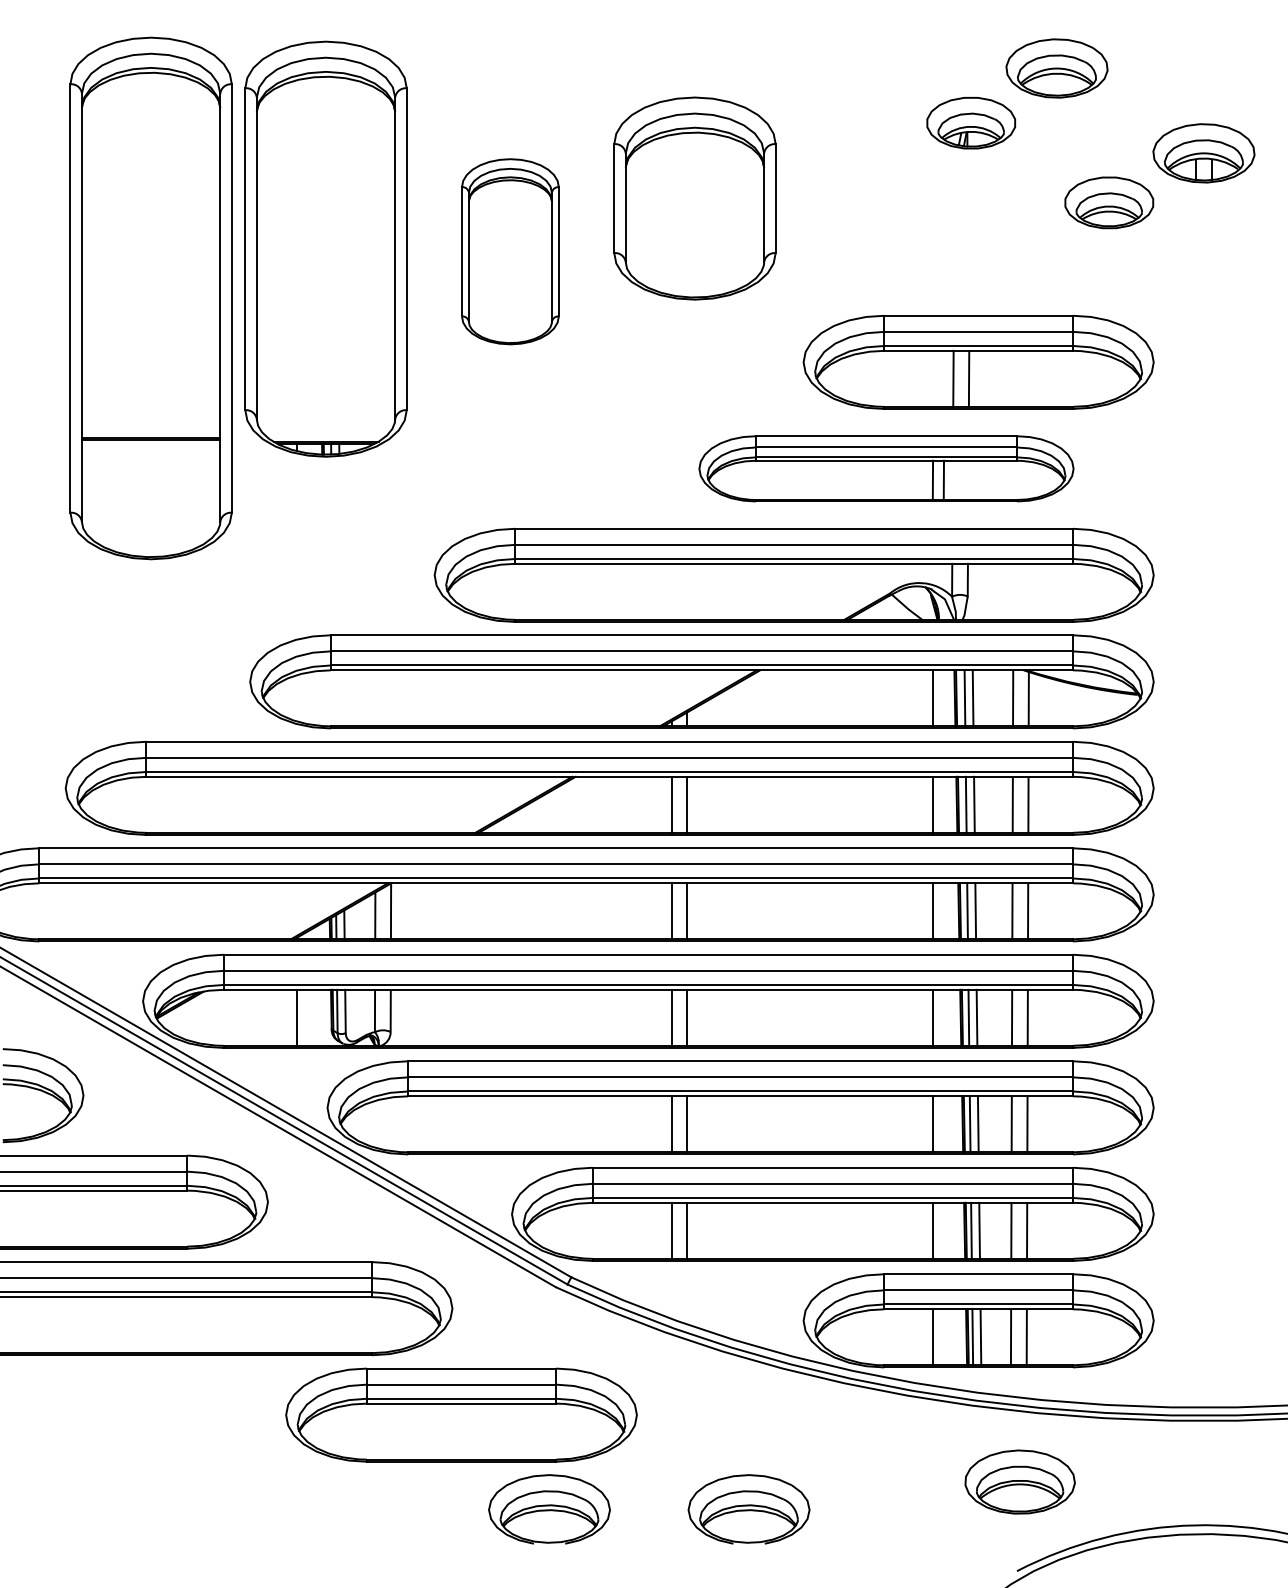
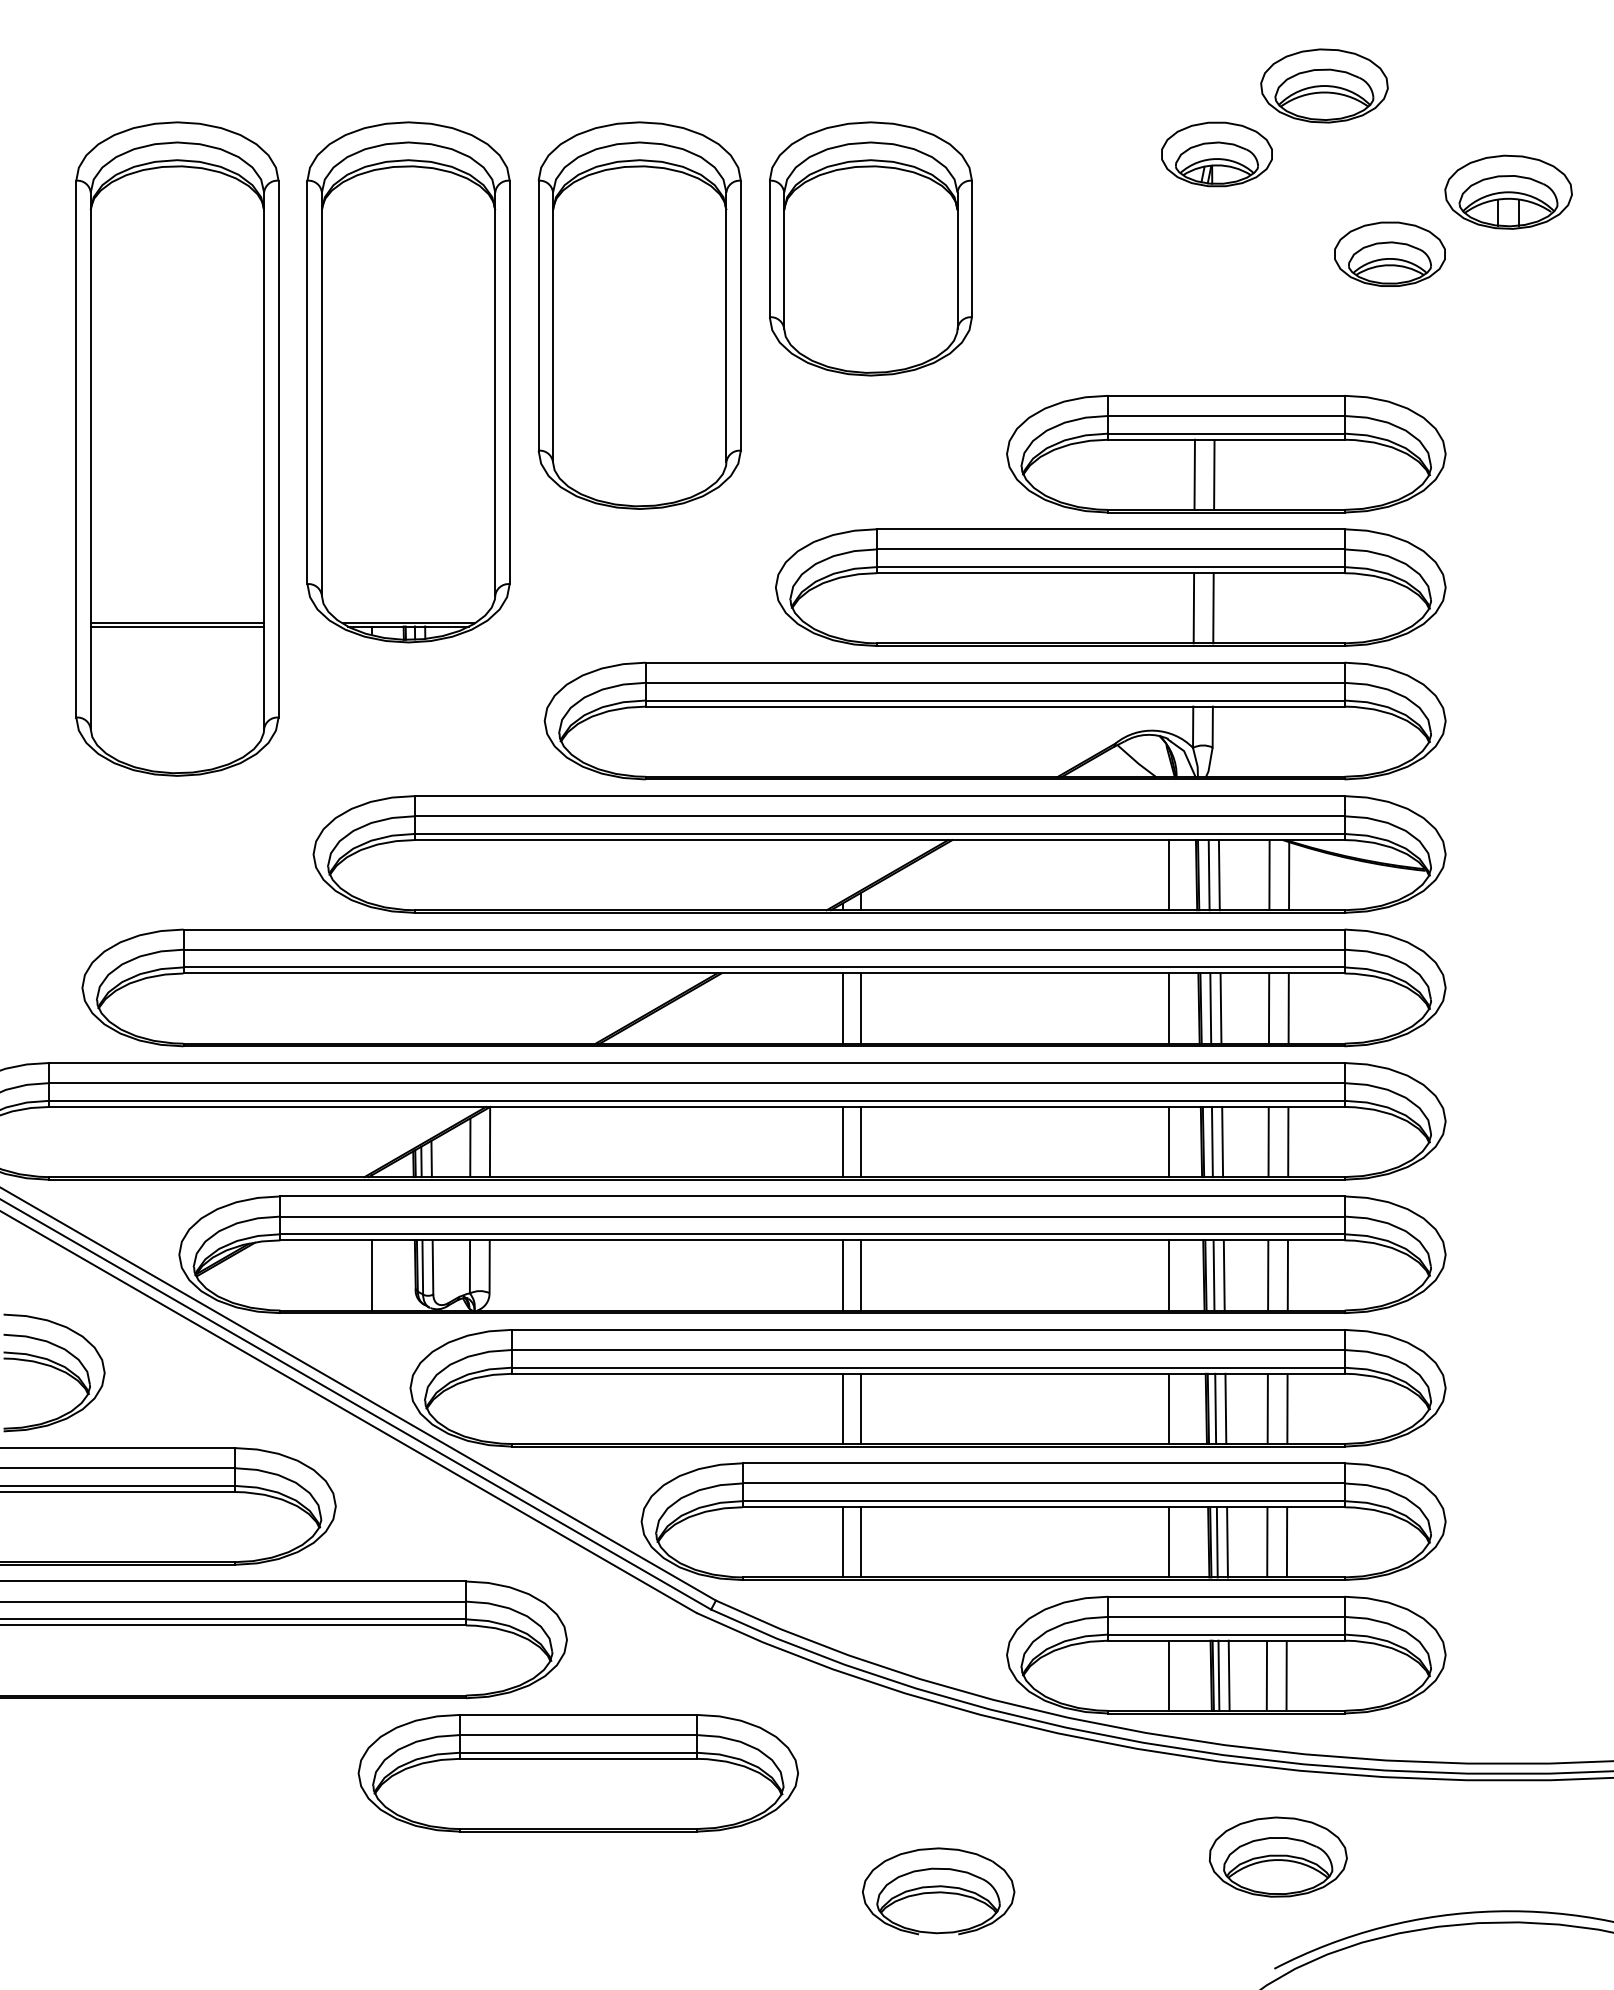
part: (325, 249) -> (408, 382), moved
part: (510, 251) -> (639, 315), size x1.67
part: (151, 297) -> (177, 448), moved
part: (886, 468) -> (1110, 587), size x1.43
part: (549, 1509) -> (688, 1891), removed

